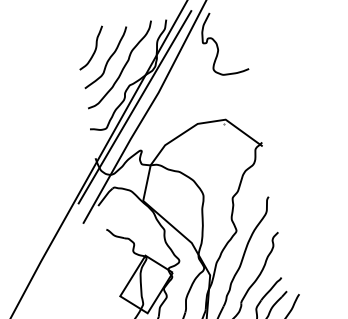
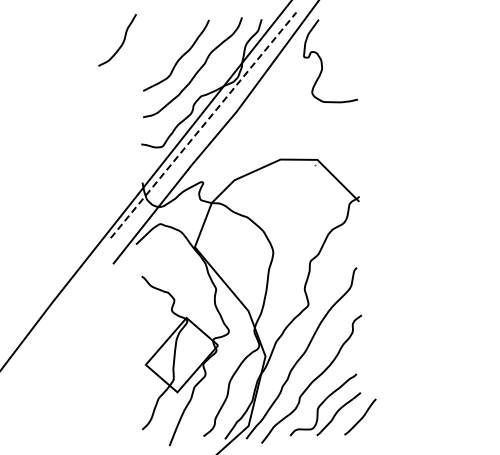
curve: (95, 48) -> (122, 41), moved
line: (134, 106) -> (203, 124), solid -> dashed

